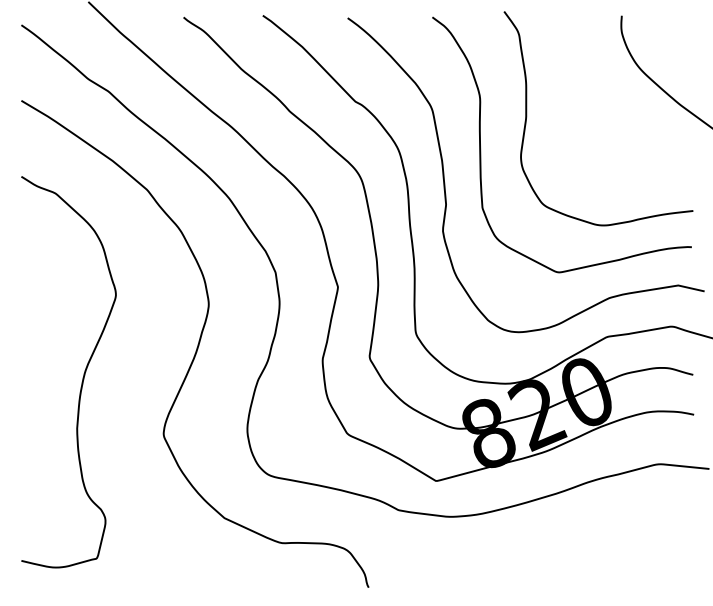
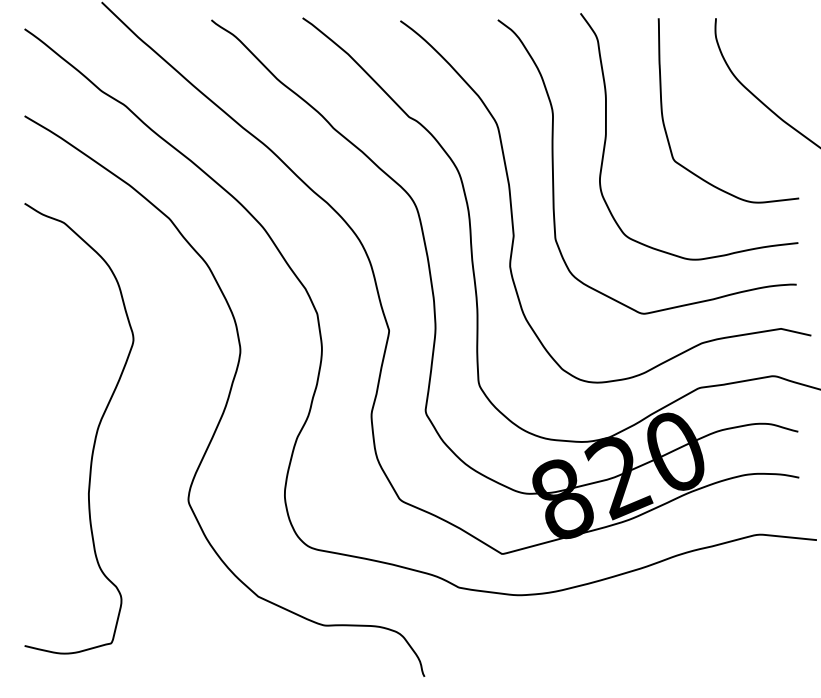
curve: (577, 105) -> (664, 121), added

